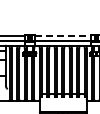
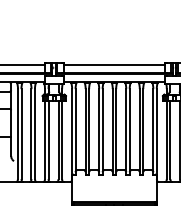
line: (63, 35) -> (114, 64), dashed -> solid

